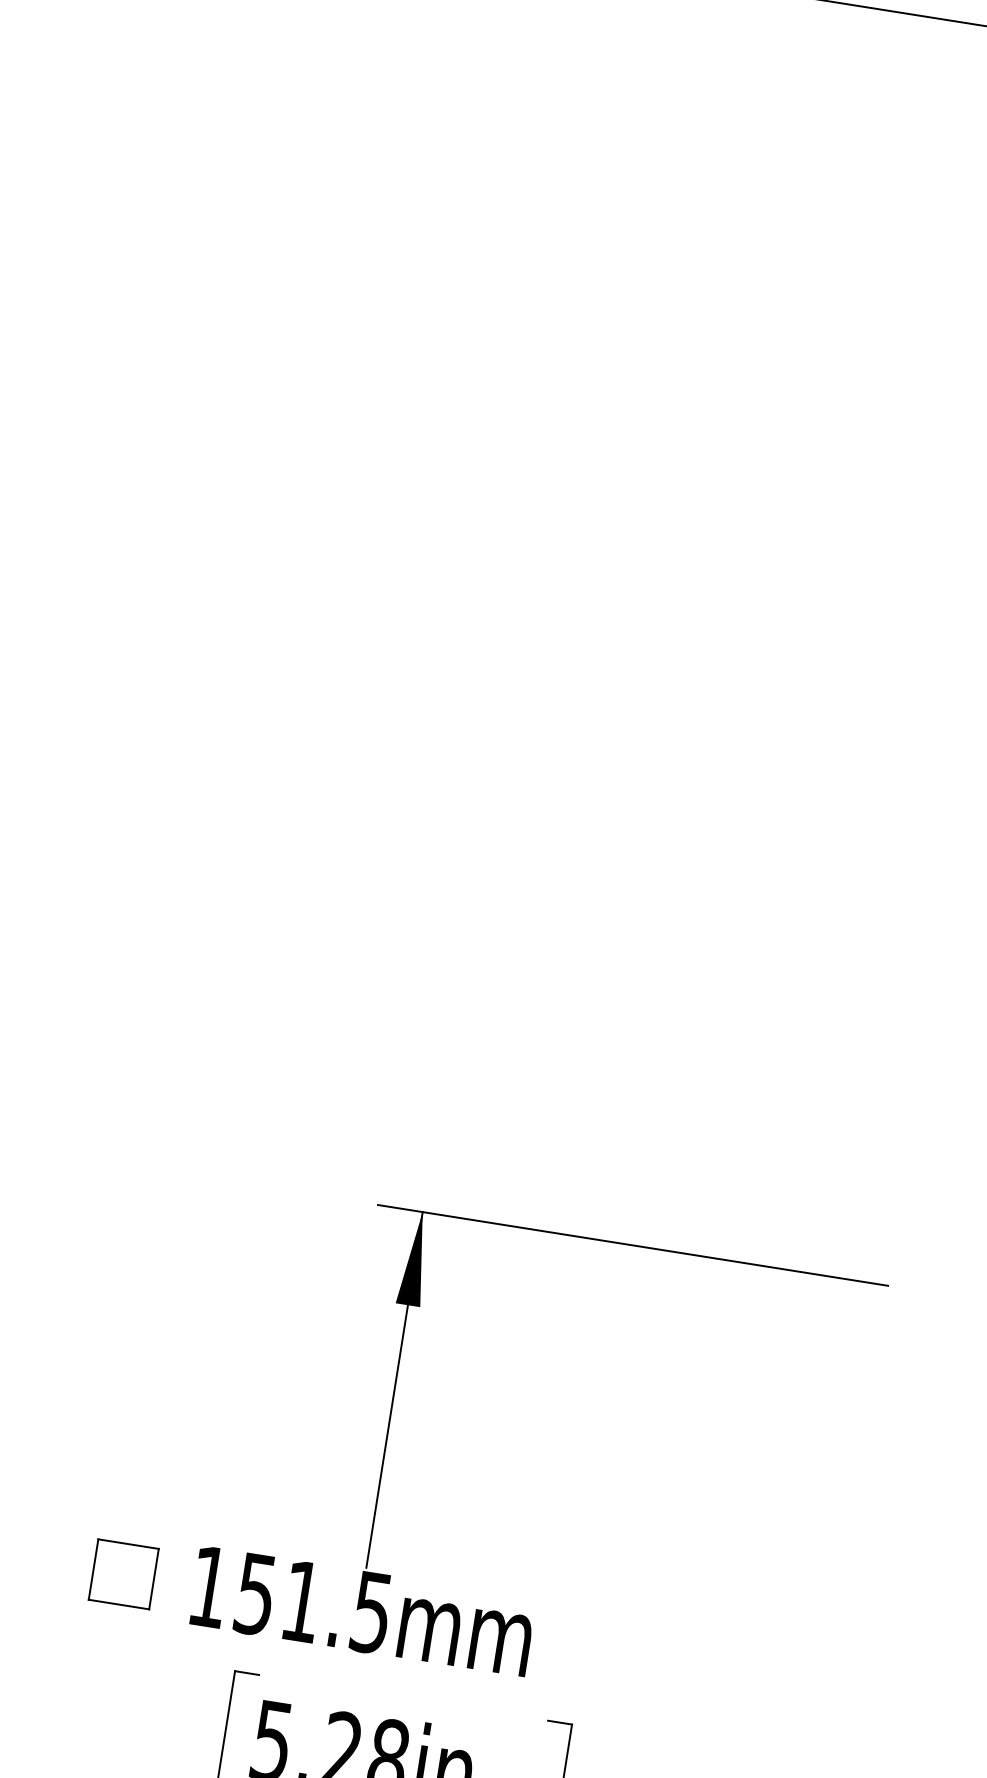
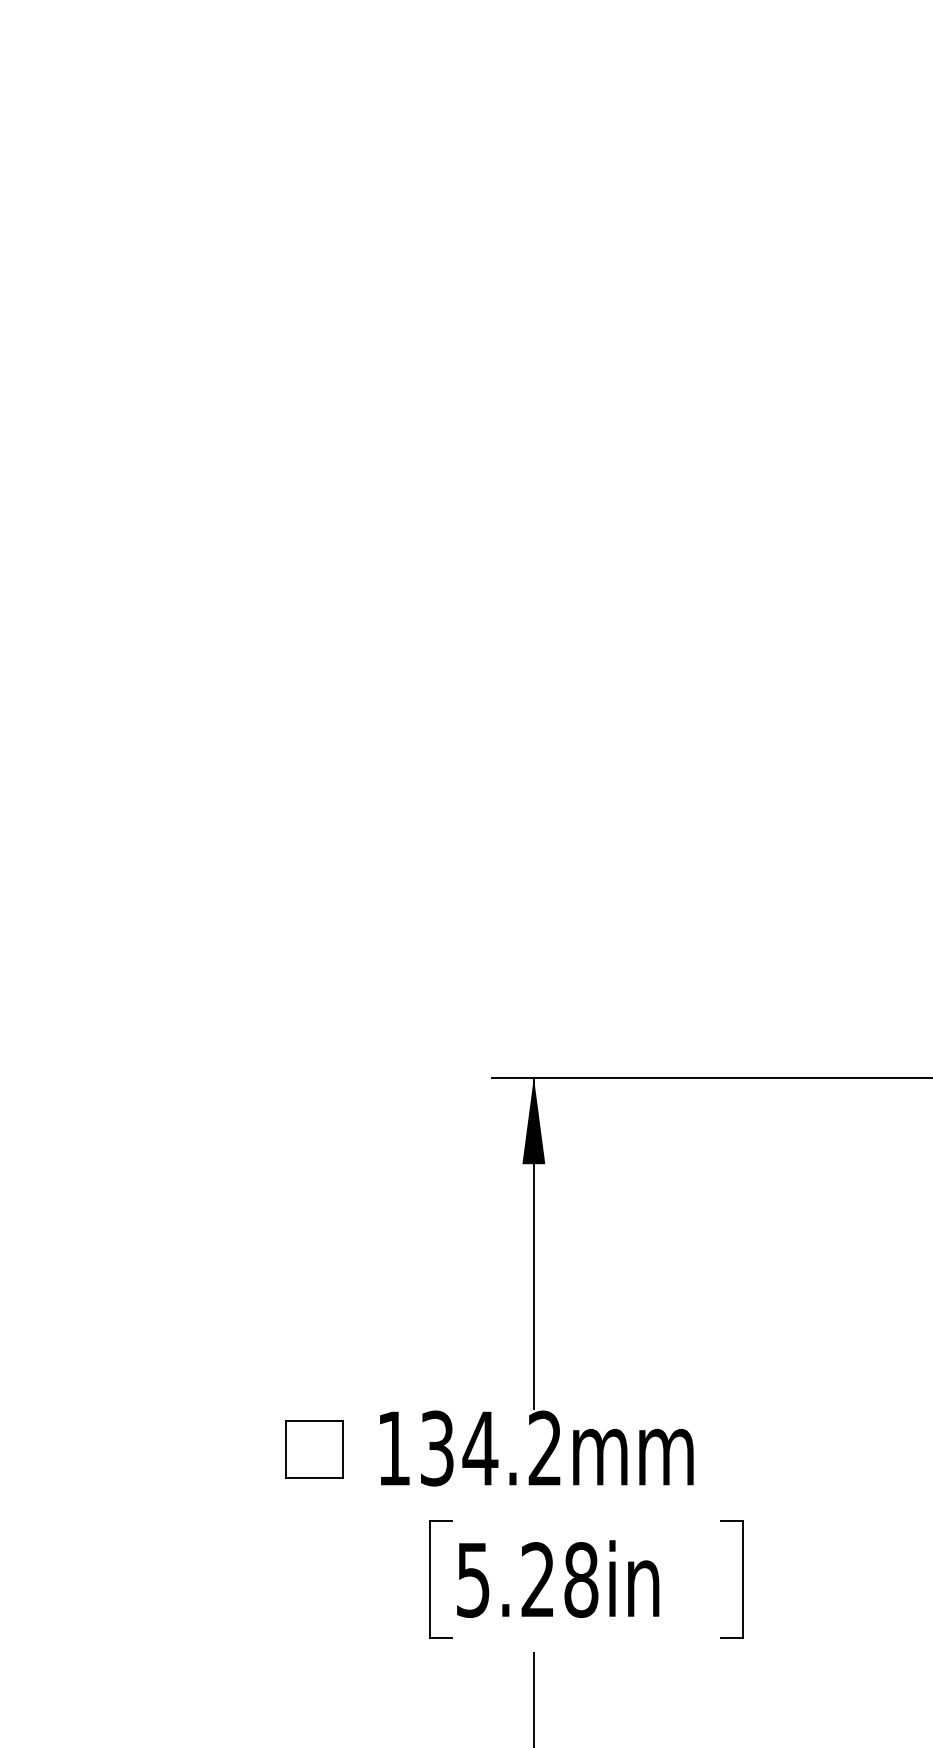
text: (314, 1603) -> (491, 1448), 151.5mm -> 134.2mm

